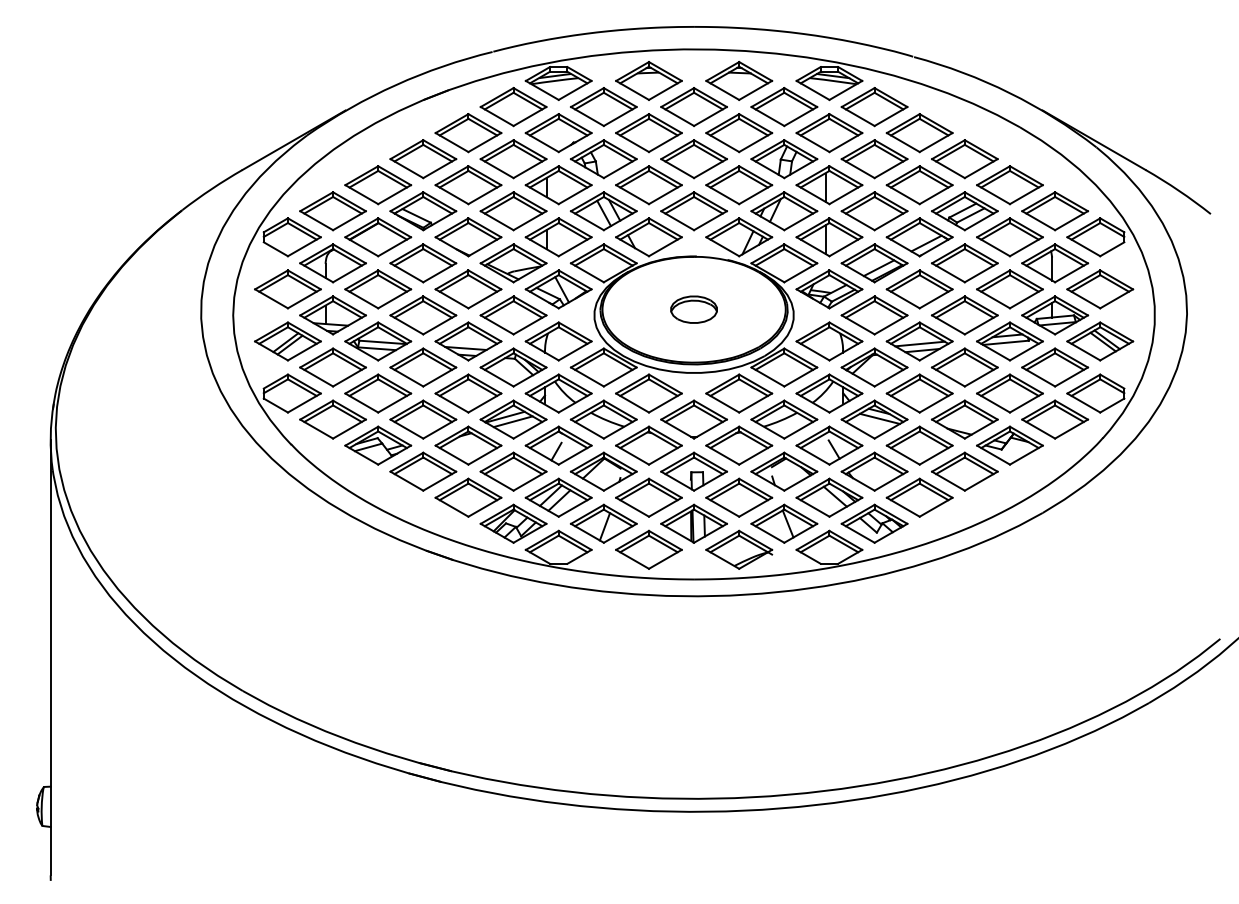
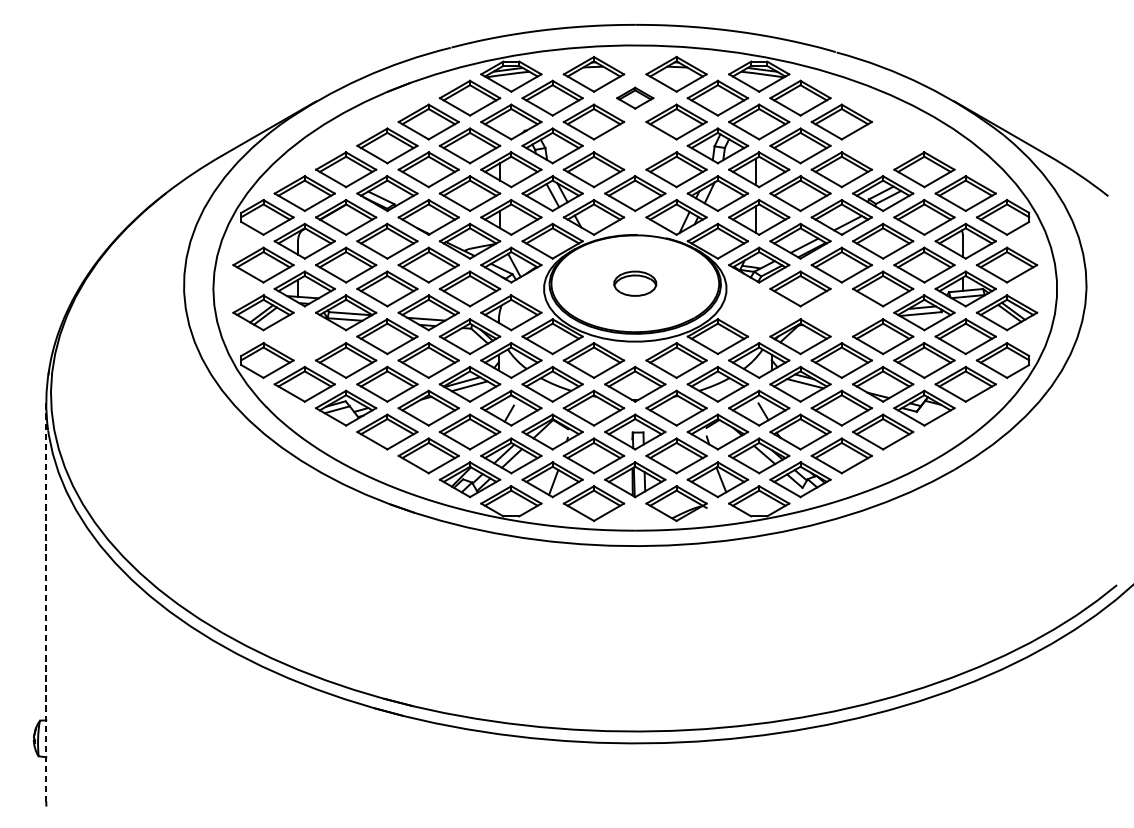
part: (693, 106) -> (634, 97), size x0.6
part: (693, 159) -> (634, 146), removed
part: (964, 159) -> (882, 146), removed
part: (829, 341) -> (759, 312), removed
part: (919, 341) -> (841, 312), removed
part: (332, 367) -> (304, 336), removed
line: (50, 658) -> (46, 603), solid -> dashed

